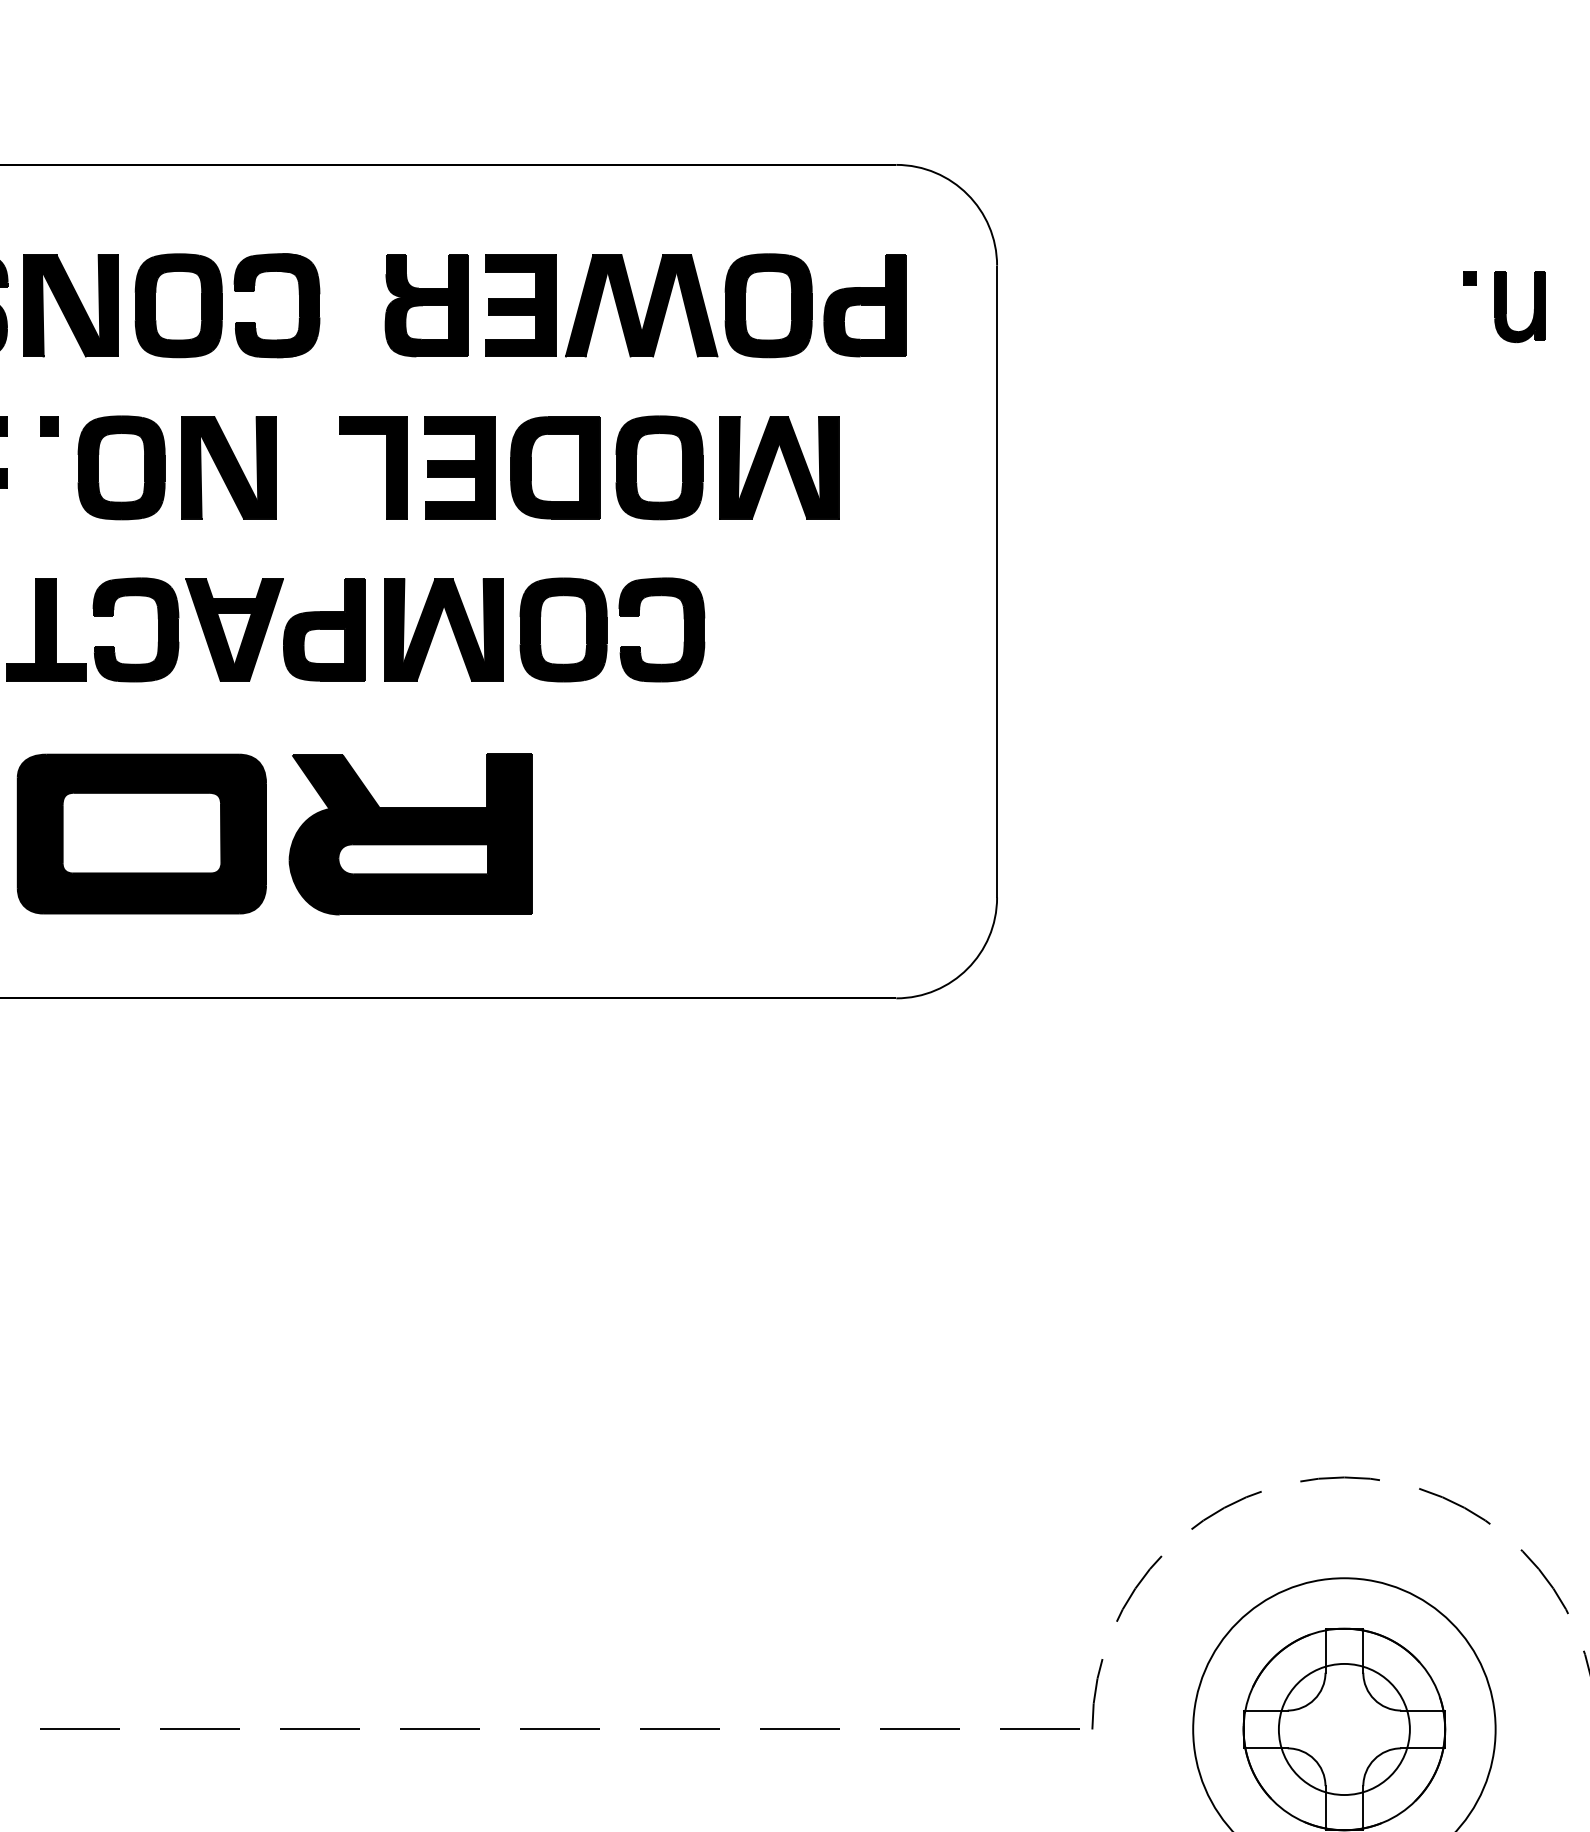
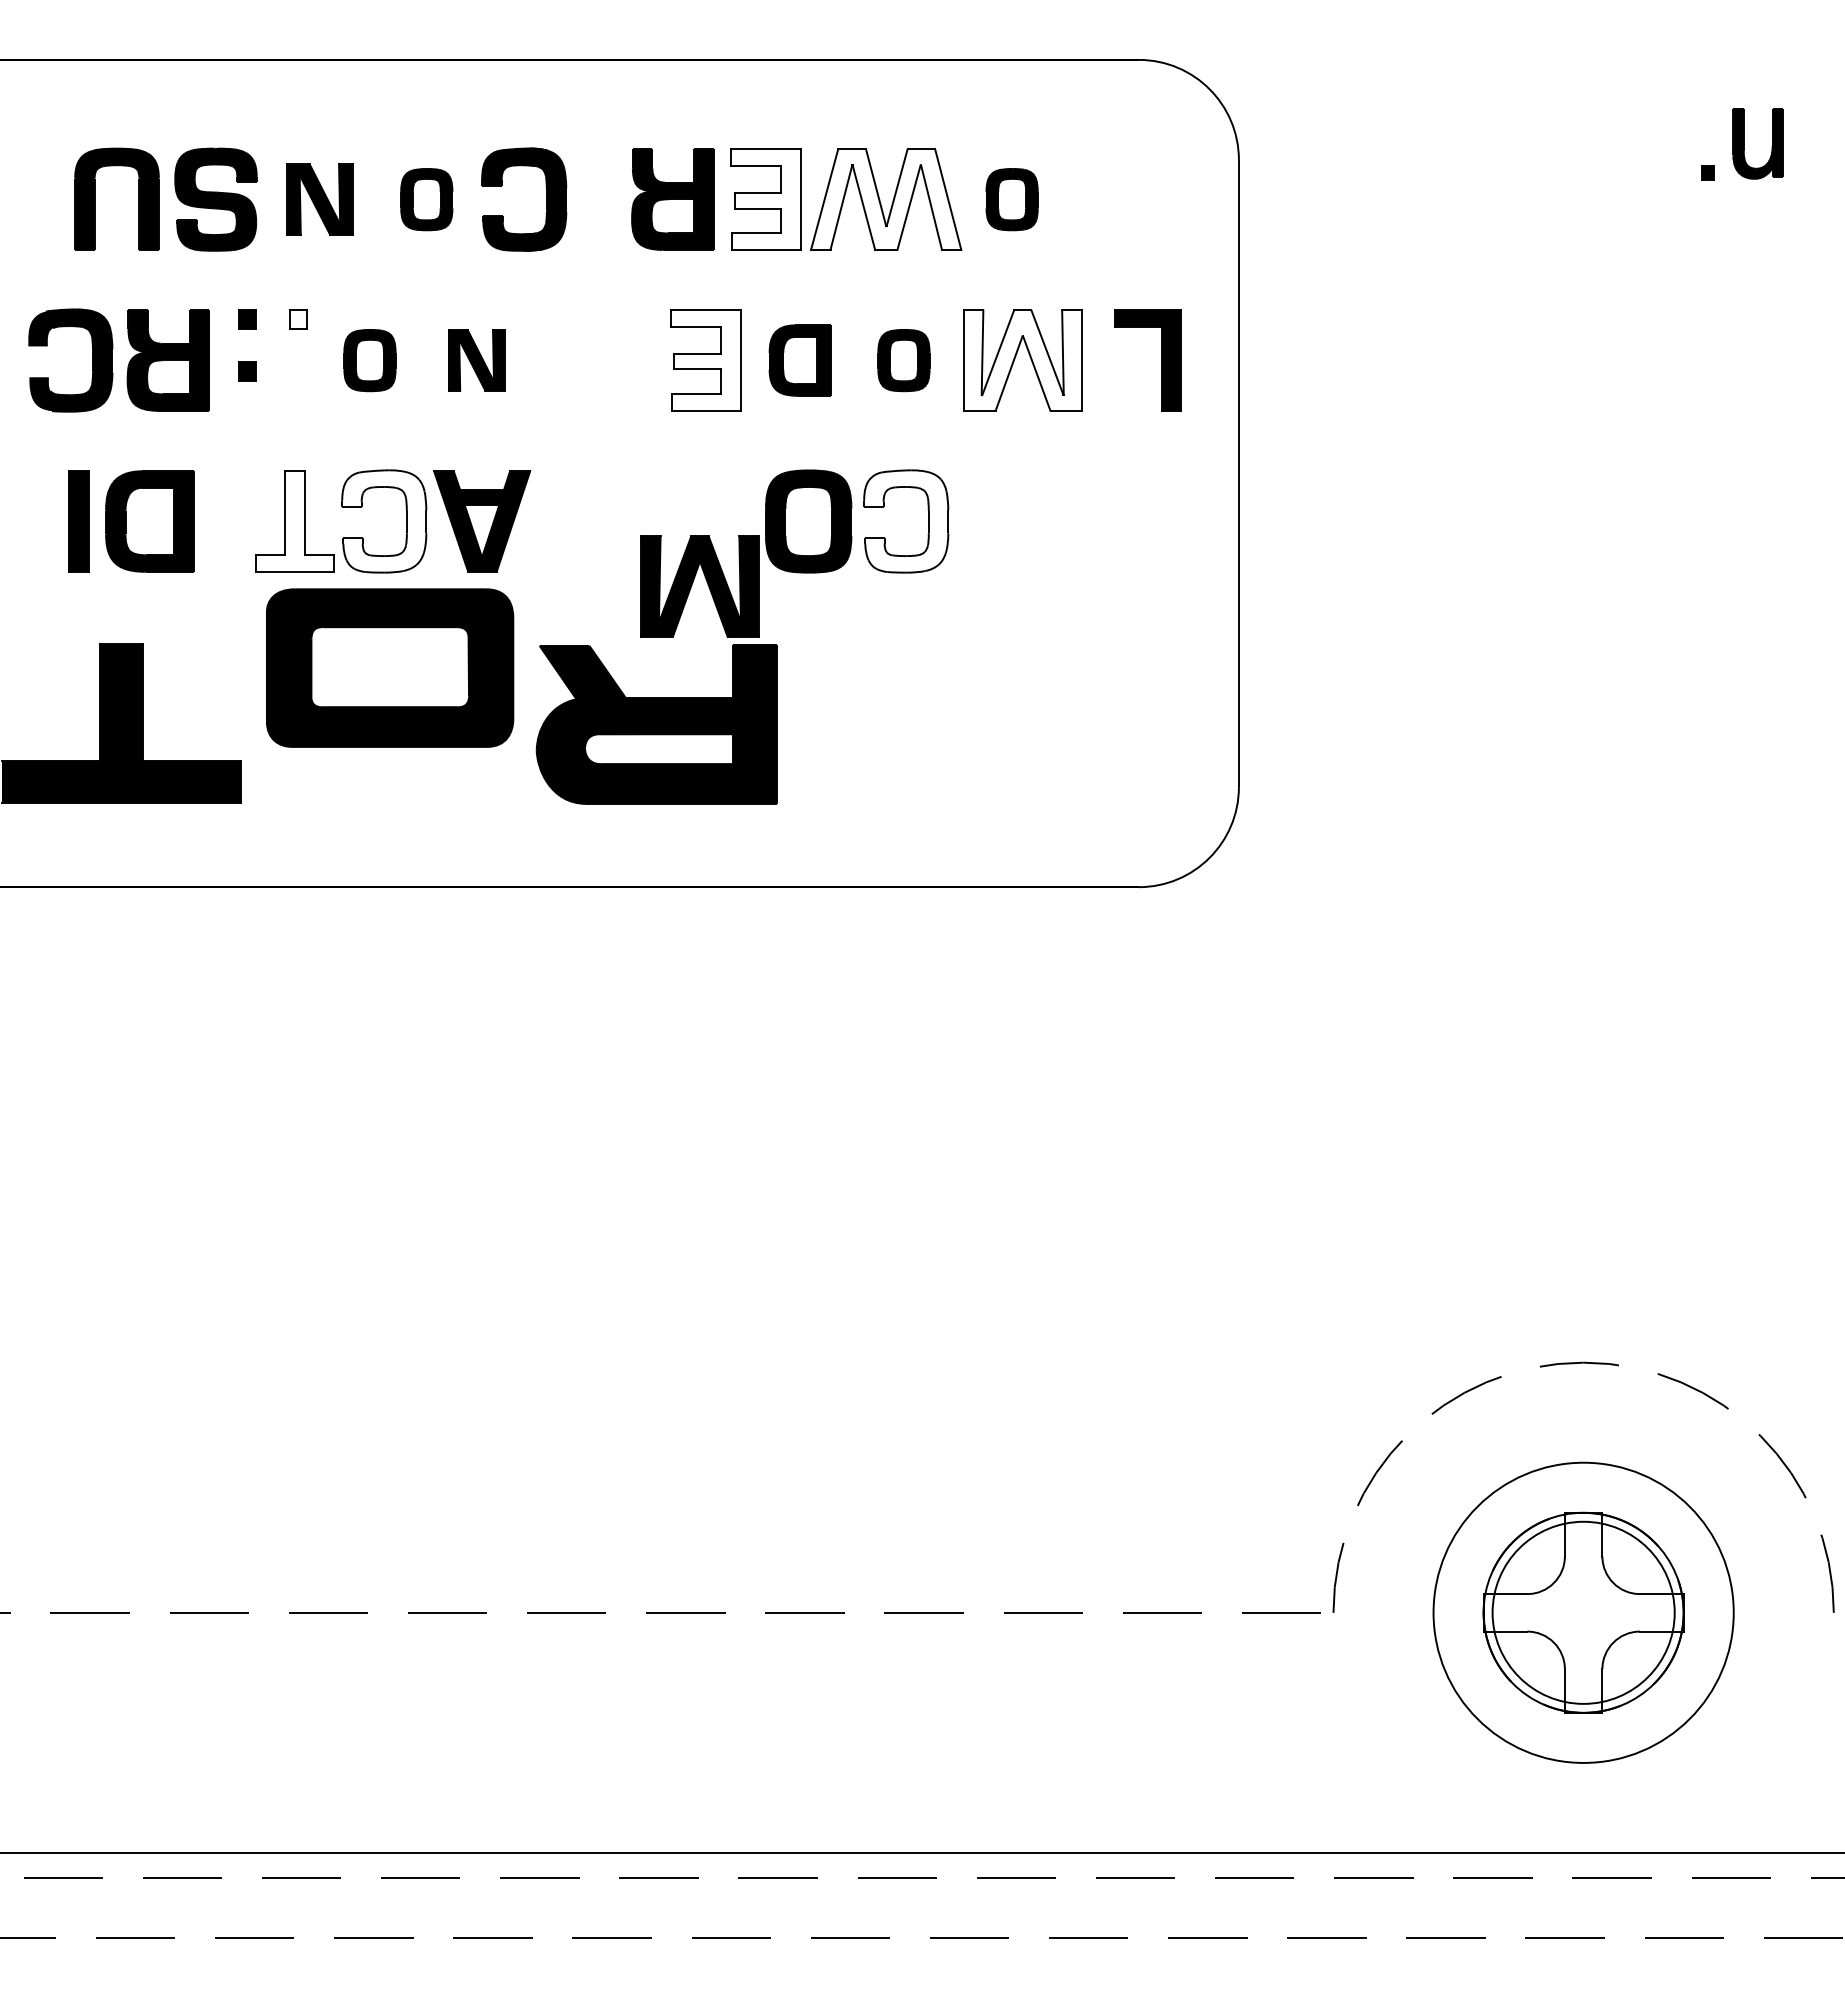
part: (70, 305) -> (319, 199), size x0.7
part: (178, 305) -> (426, 199), size x0.6
fill: (520, 305) -> (765, 199), removed
fill: (642, 305) -> (886, 199), removed
part: (767, 305) -> (1011, 199), size x0.6
part: (864, 305) -> (1107, 199), removed
part: (1506, 306) -> (1744, 143), moved
fill: (48, 426) -> (297, 319), removed
part: (121, 467) -> (369, 360), size x0.6
part: (228, 467) -> (476, 360), size x0.6
part: (387, 467) -> (1161, 360), moved
fill: (459, 467) -> (705, 360), removed
part: (554, 467) -> (799, 360), size x0.7
part: (659, 467) -> (903, 360), size x0.6
fill: (779, 467) -> (1022, 360), removed
part: (436, 628) -> (692, 585), moved
fill: (46, 629) -> (295, 521), removed
fill: (136, 629) -> (384, 521), removed
part: (324, 629) -> (571, 521), removed
fill: (662, 629) -> (906, 521), removed
part: (142, 833) -> (390, 667), moved
circle: (1344, 1729) -> (1583, 1612), size x1.4

